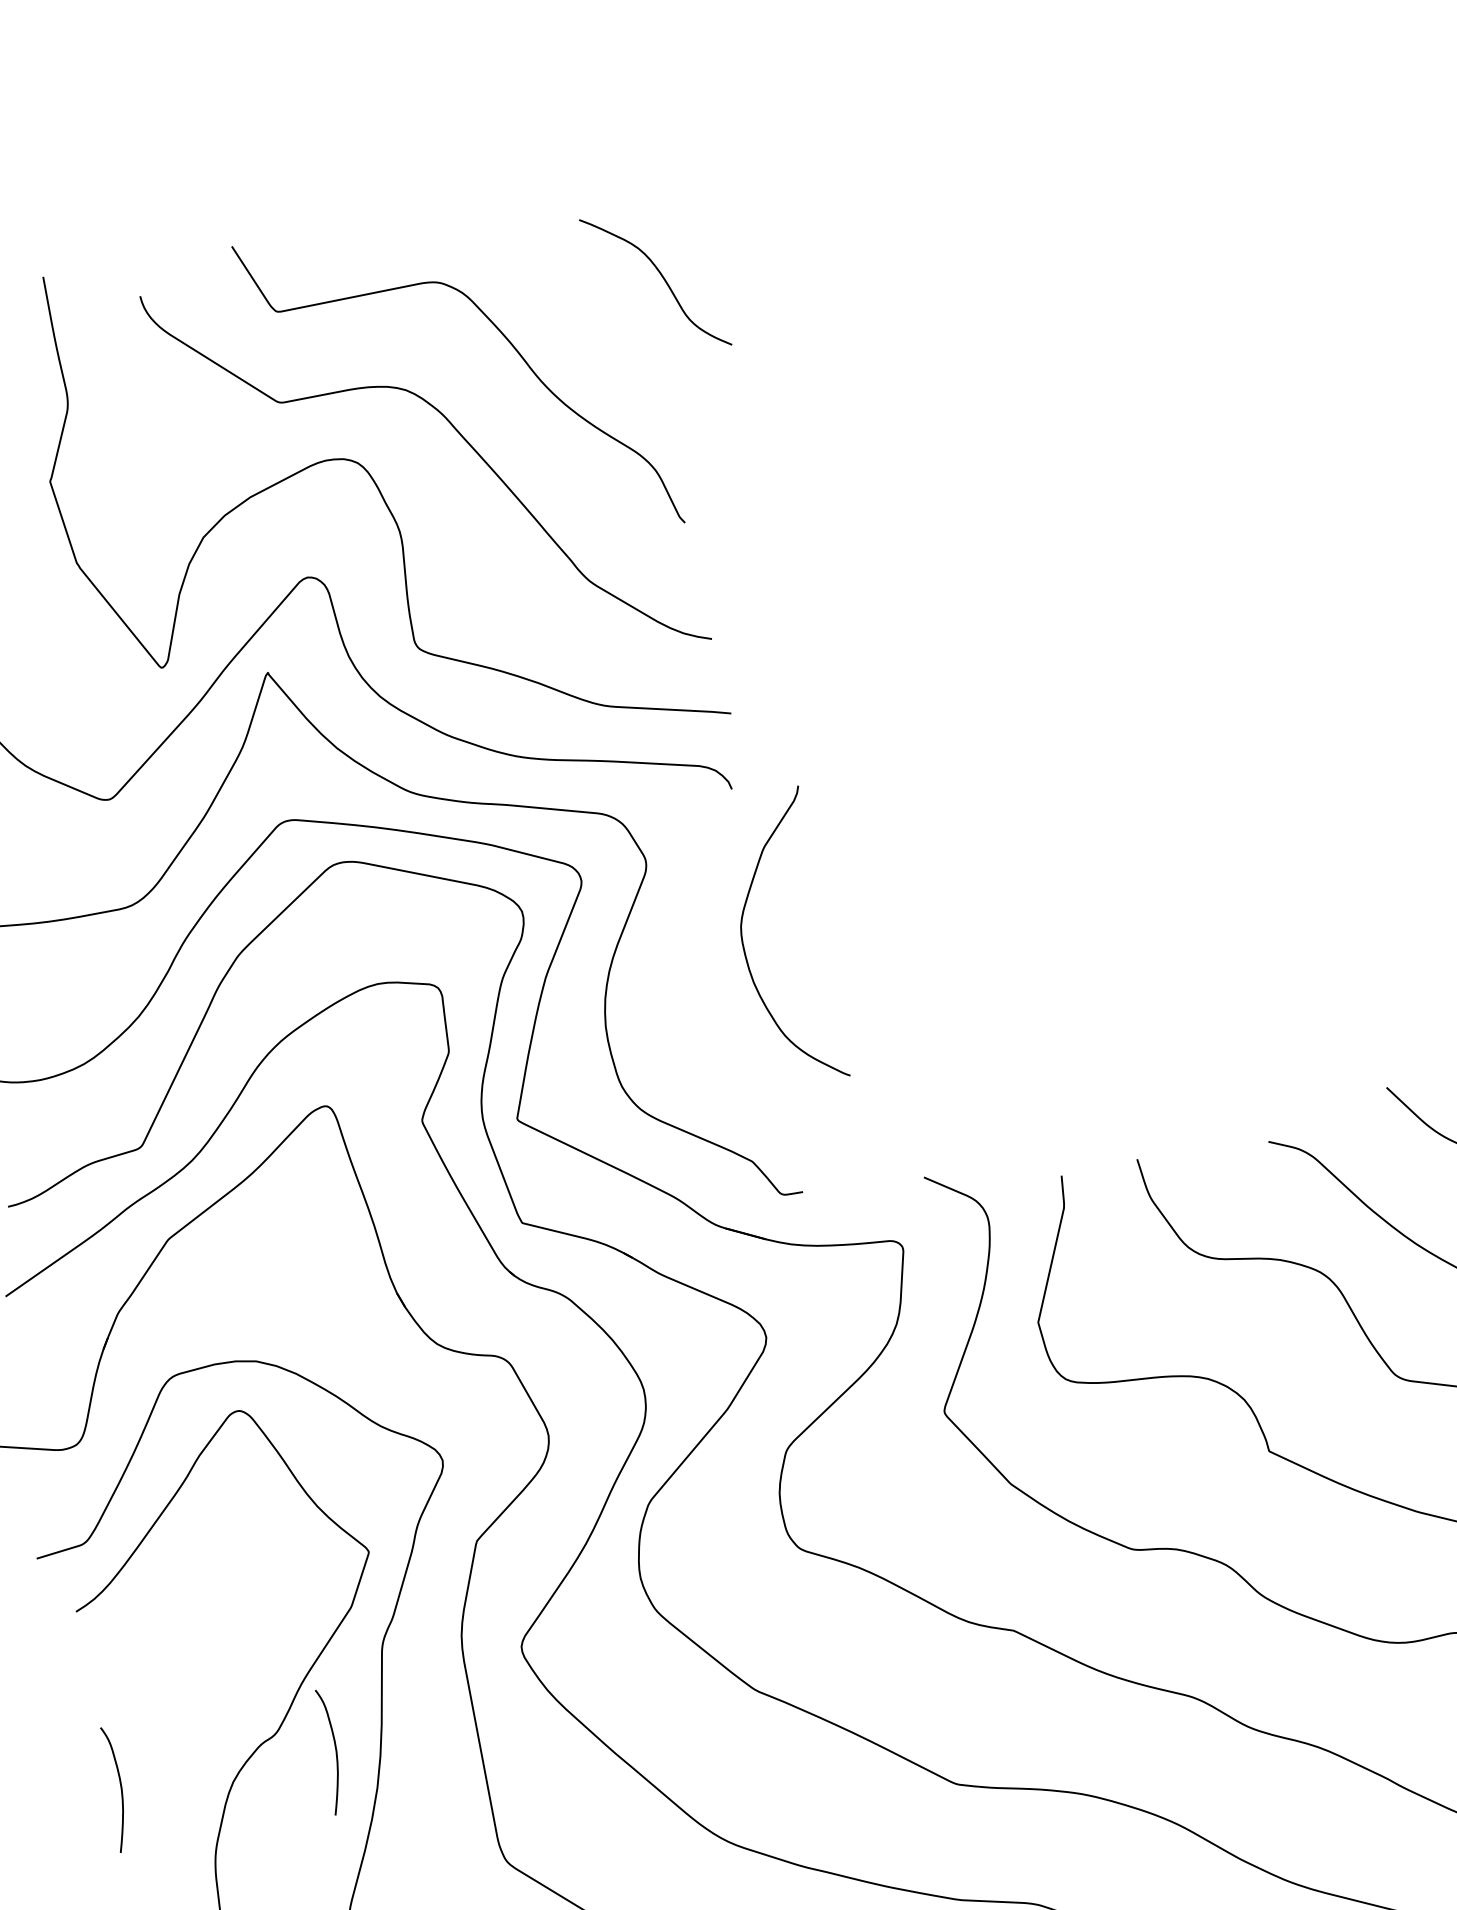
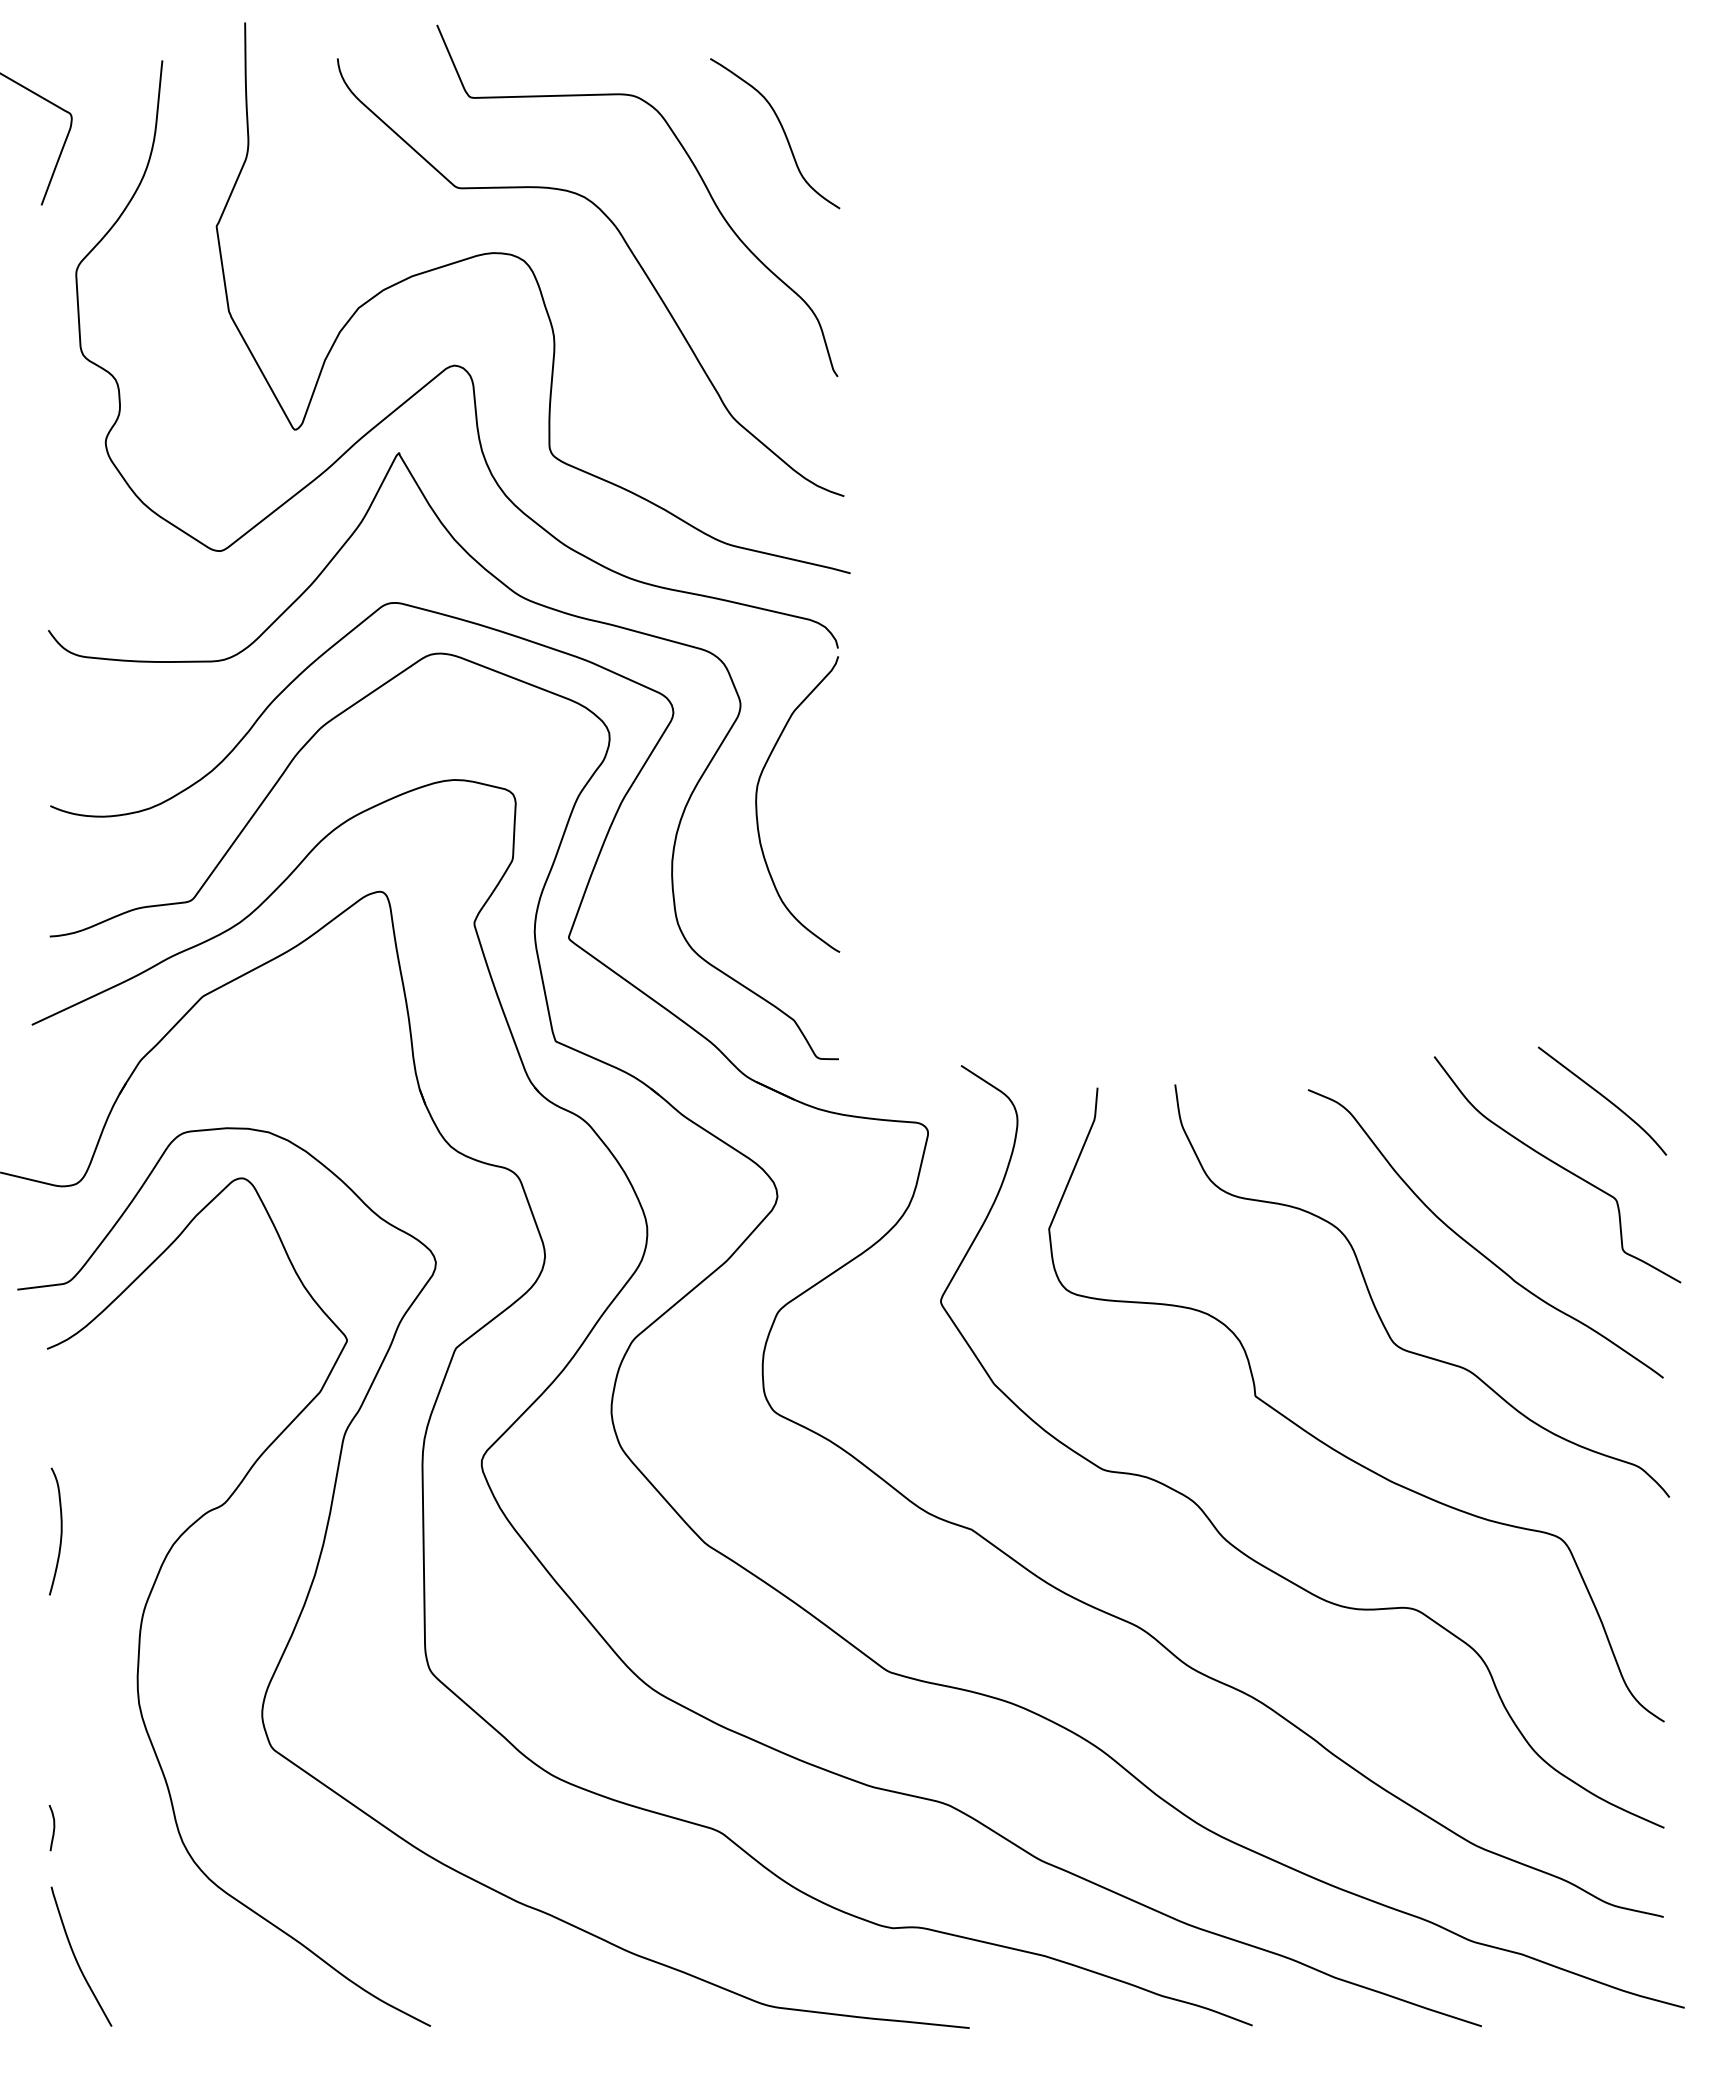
curve: (662, 277) -> (782, 130), moved
curve: (744, 944) -> (757, 804), moved
curve: (335, 1750) -> (279, 1531), removed

